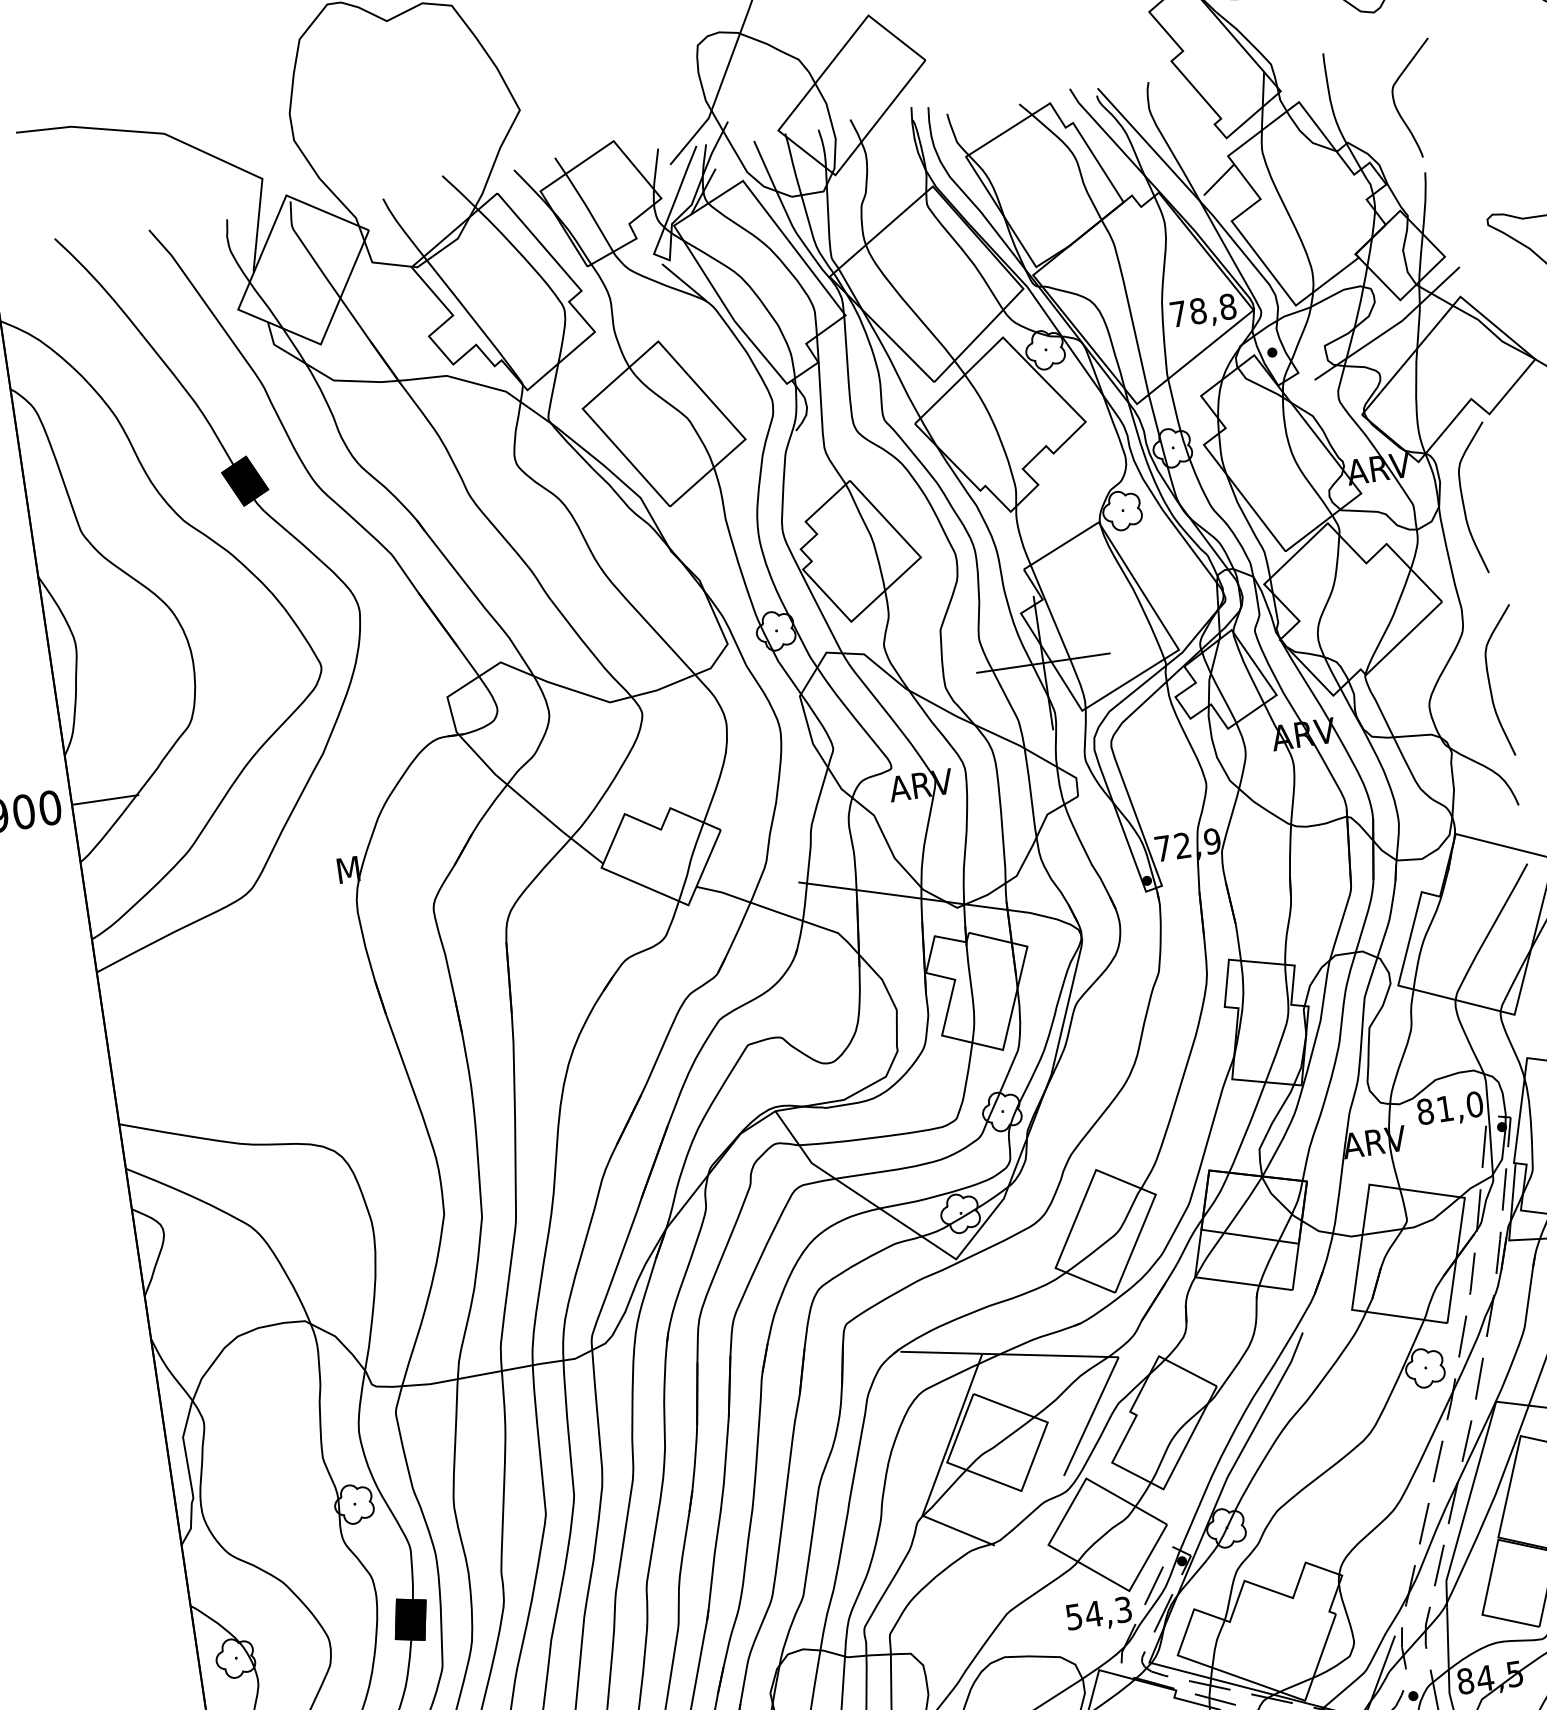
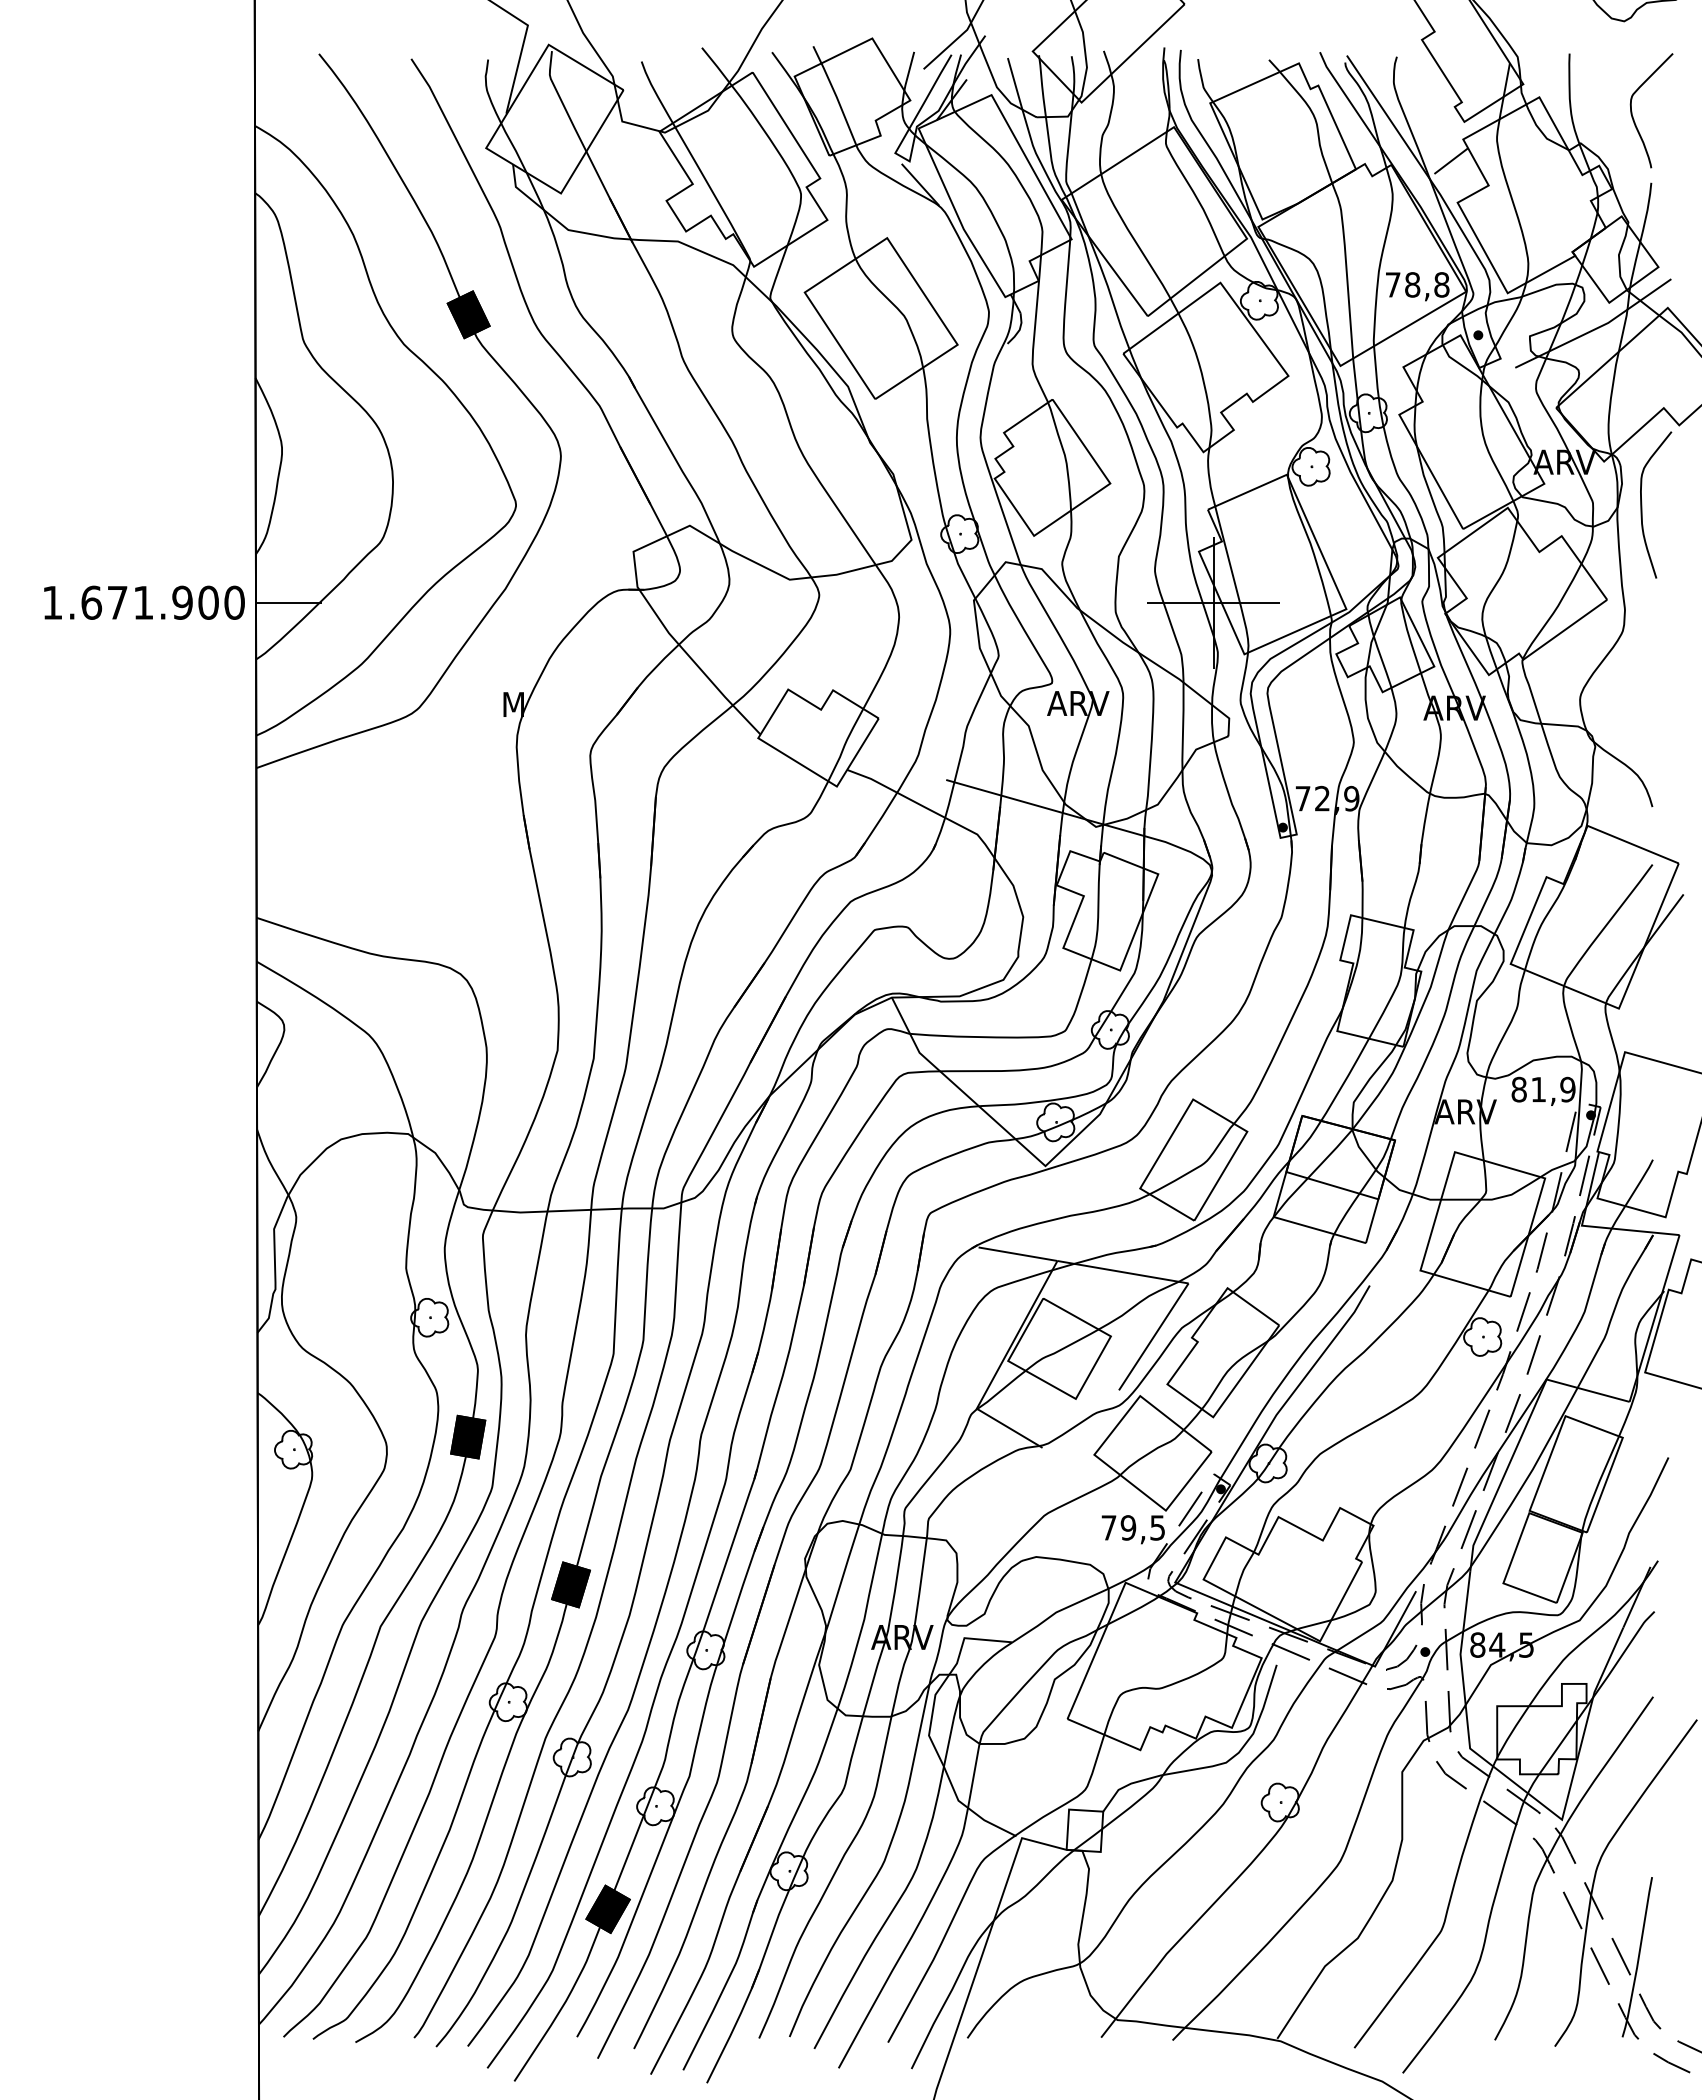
curve: (1490, 682) -> (1642, 684), removed
text: (1474, 1104) -> (1567, 1089), 81,0 -> 81,9
text: (1098, 1612) -> (1133, 1527), 54,3 -> 79,5

